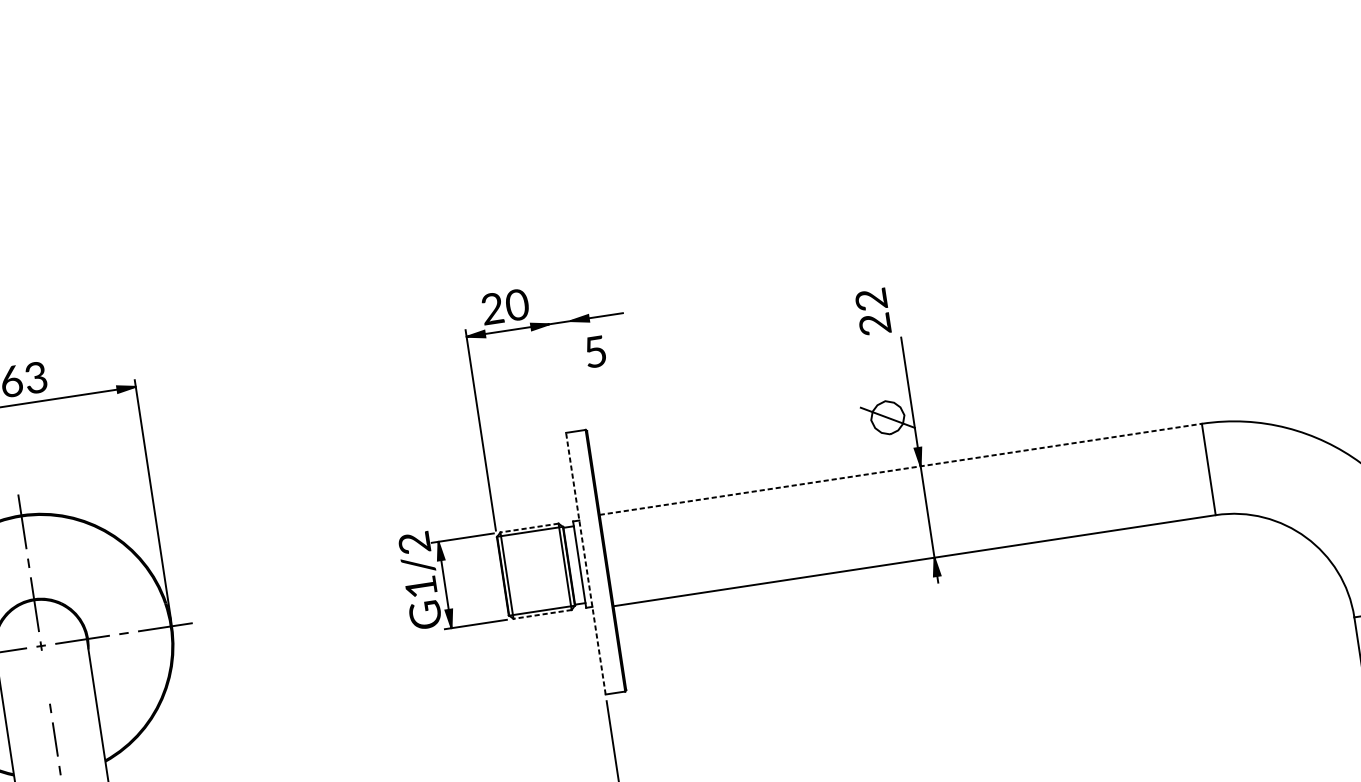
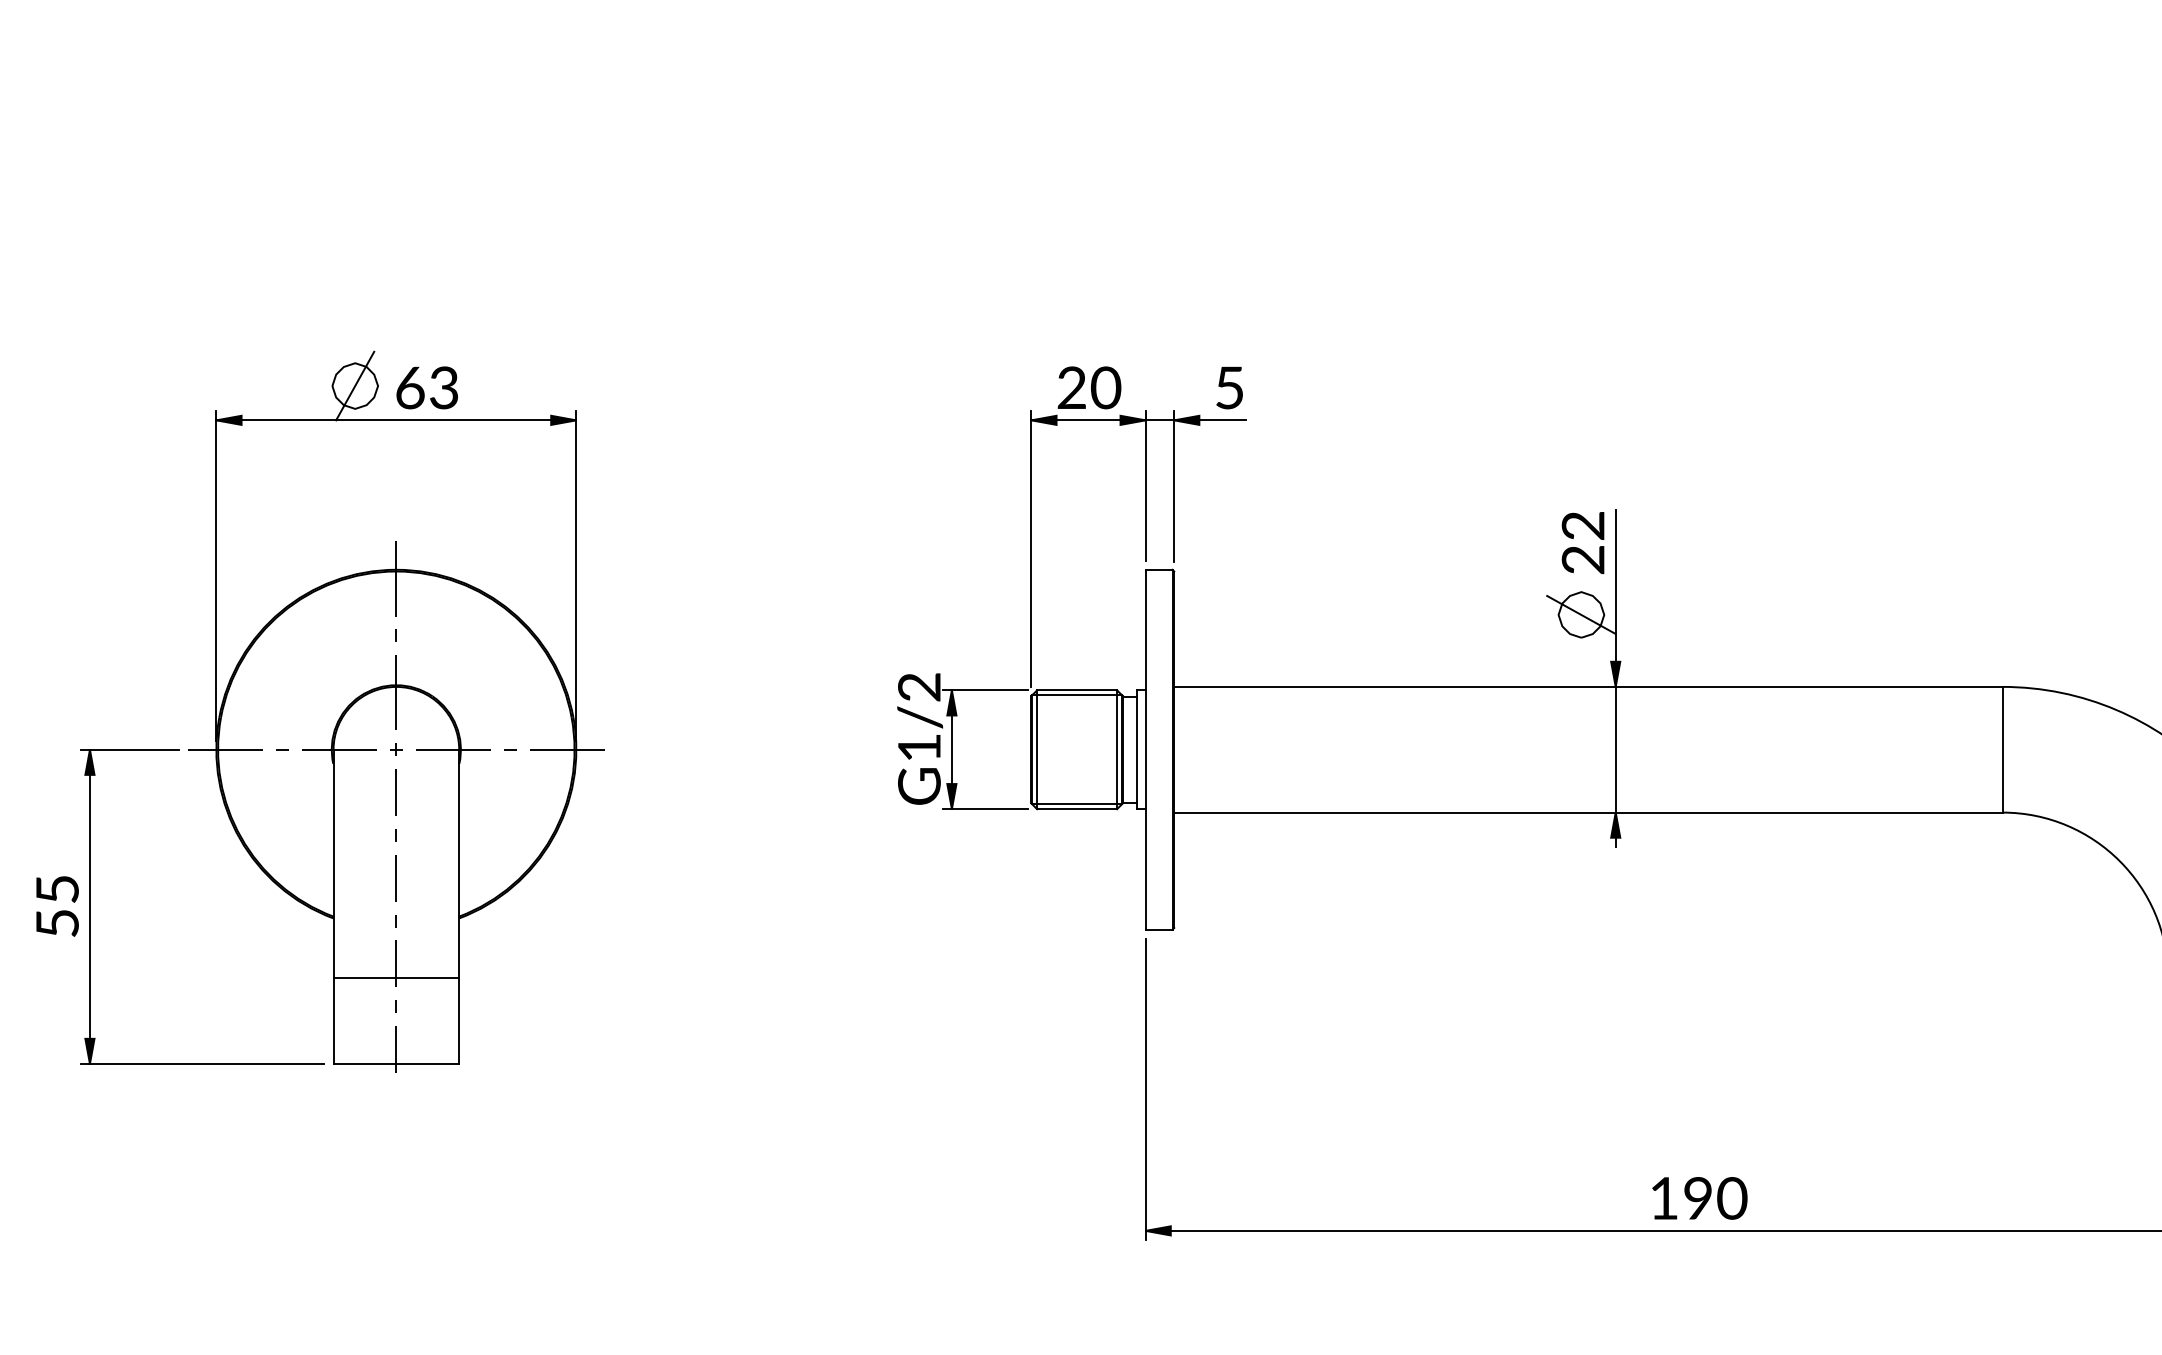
text: (872, 312) -> (1582, 543), moved
text: (595, 351) -> (1229, 387), moved
line: (577, 369) -> (1174, 486), added
line: (556, 371) -> (1145, 485), added
line: (900, 469) -> (1588, 686), dashed -> solid
line: (529, 528) -> (1077, 690), dashed -> solid
line: (585, 563) -> (1145, 749), dashed -> solid
line: (542, 614) -> (1077, 809), dashed -> solid
line: (45, 677) -> (395, 792), added

